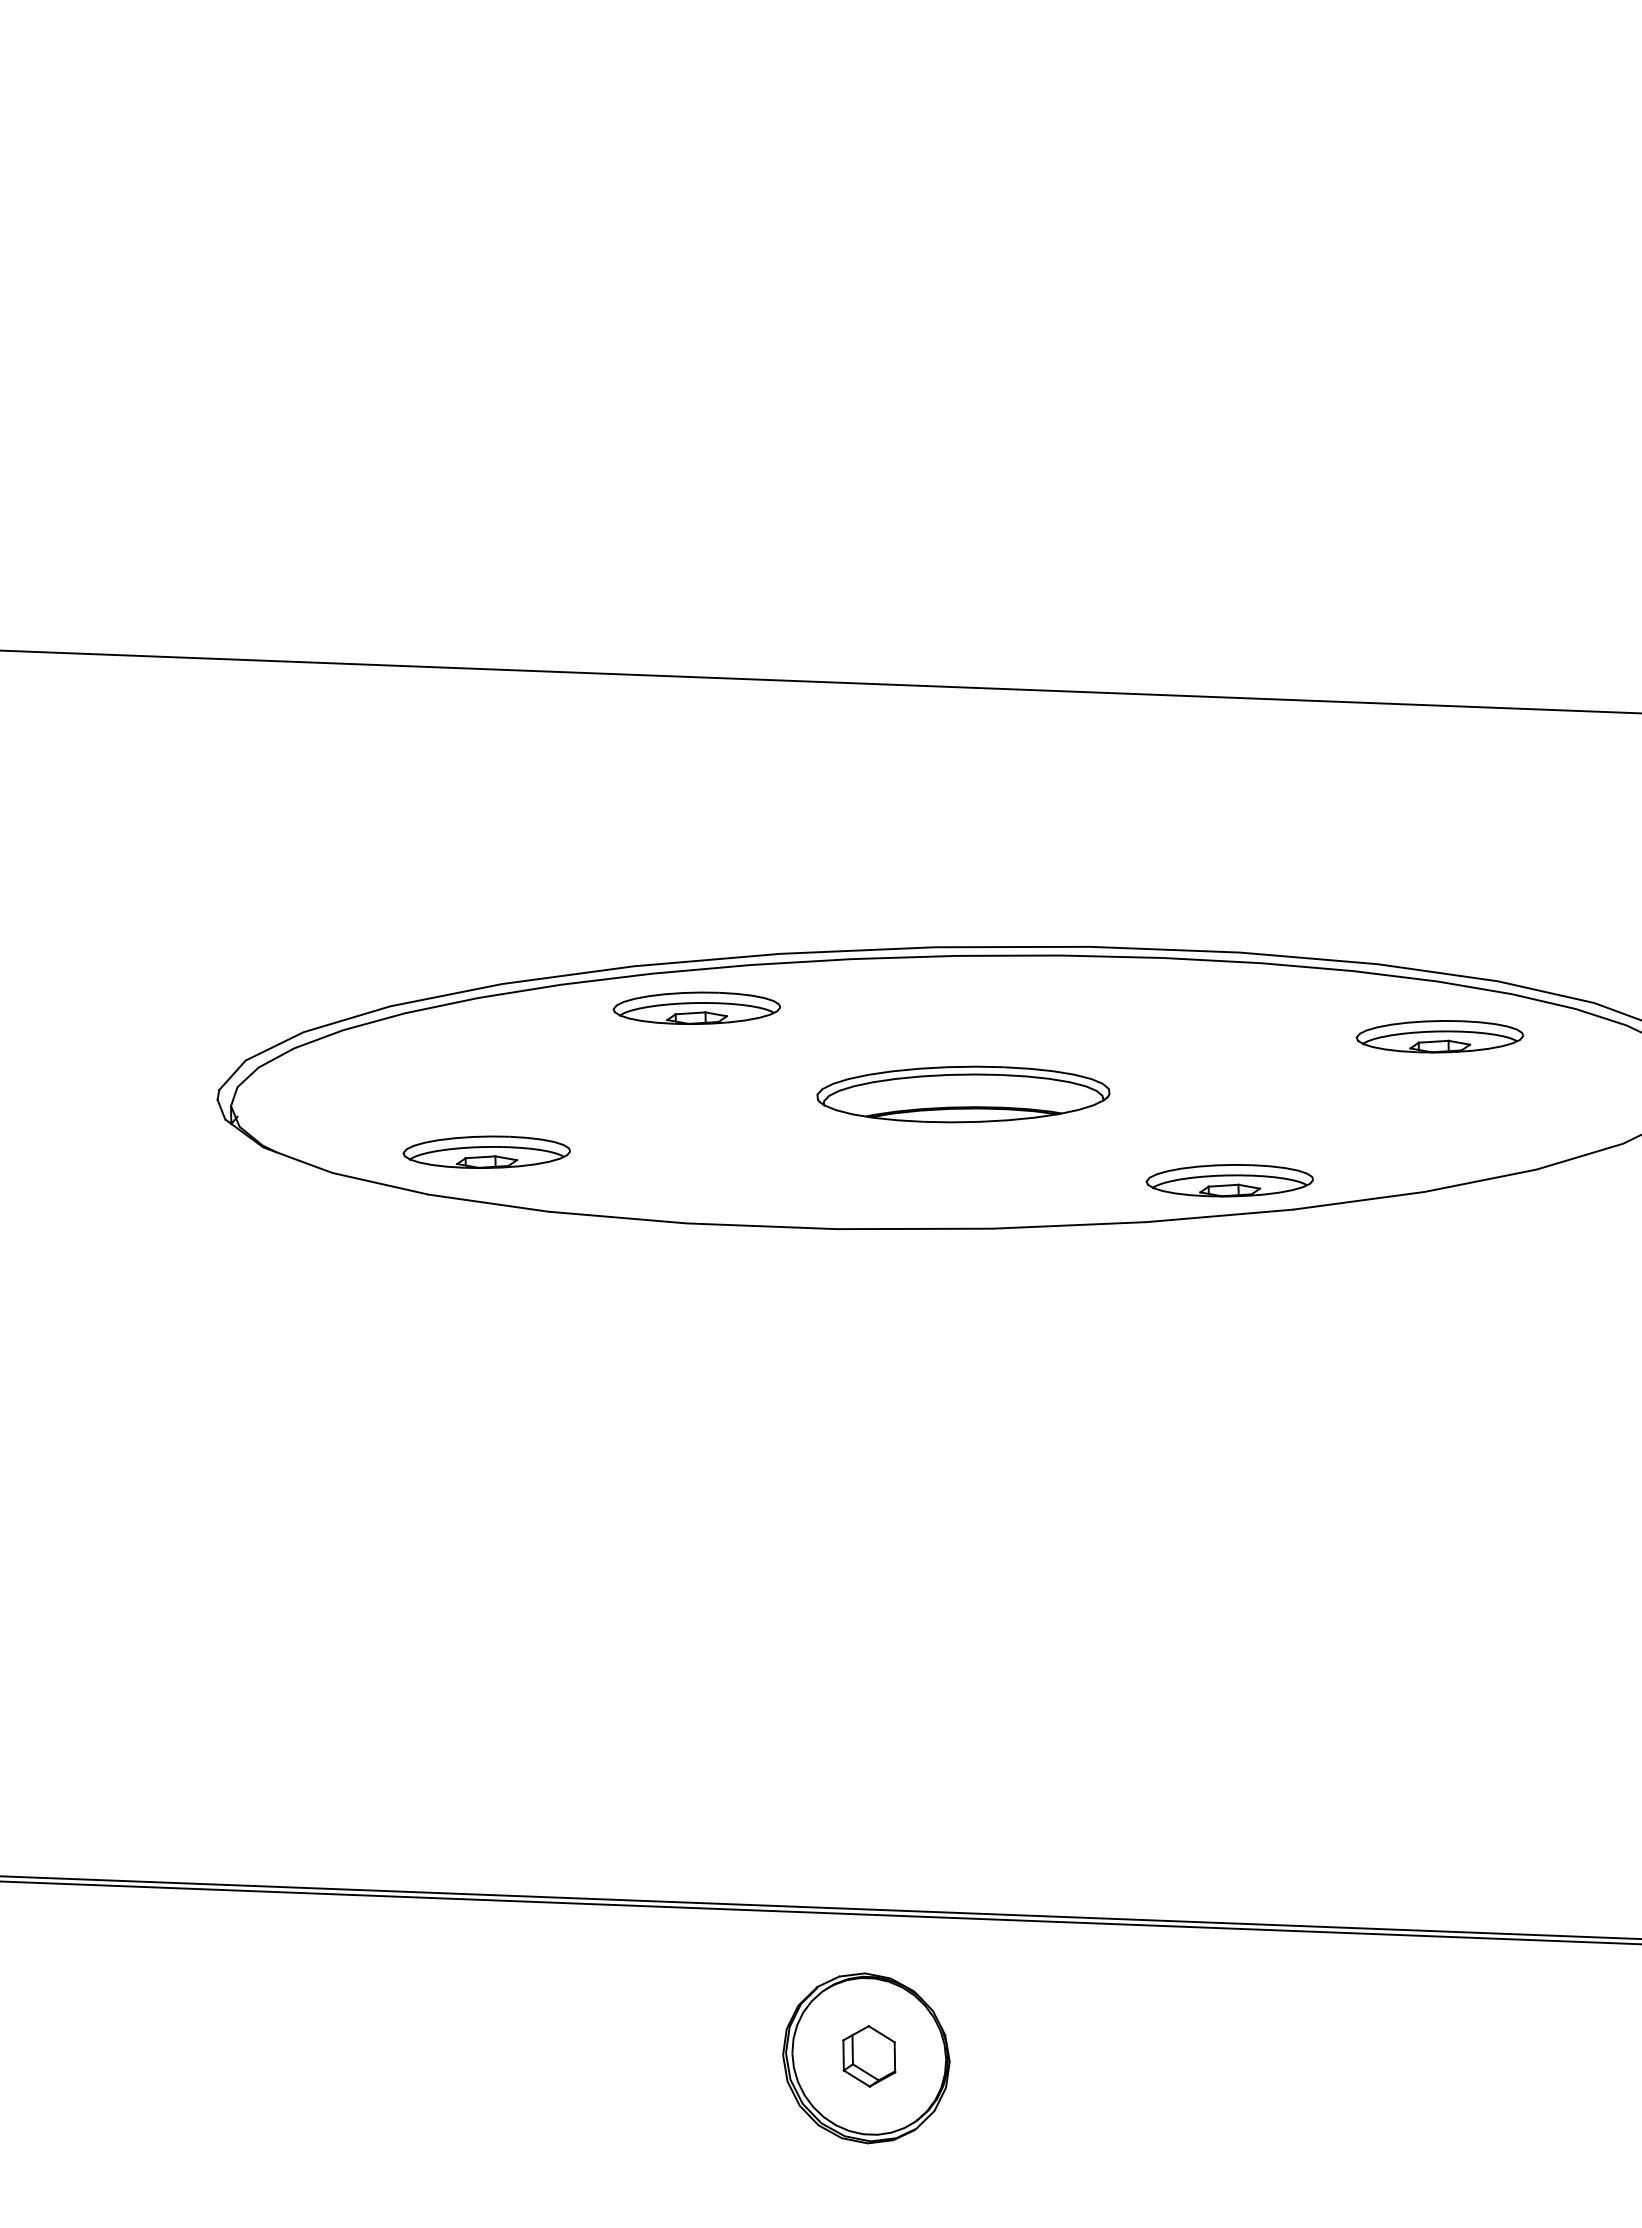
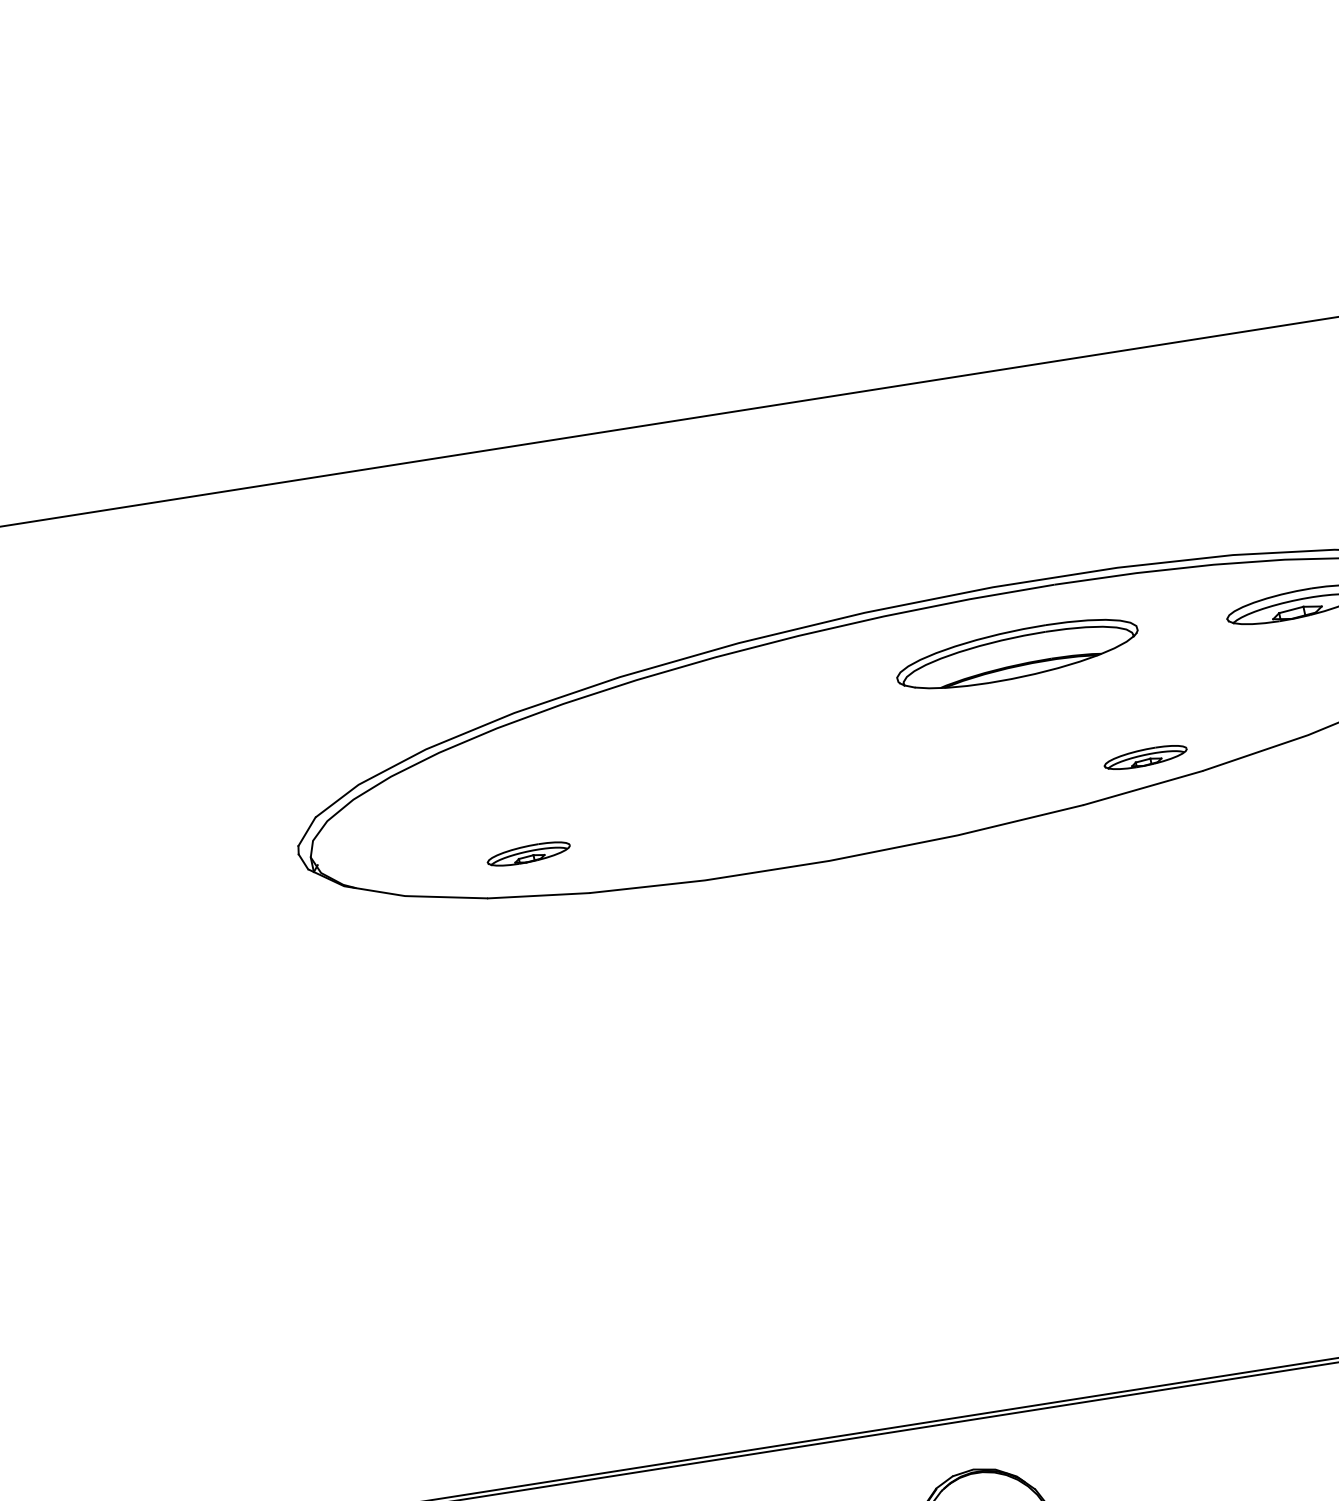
part: (696, 1007) -> (678, 700), removed
part: (963, 1094) -> (1017, 654), moved
part: (486, 1151) -> (528, 853), size x0.6
part: (1229, 1180) -> (1145, 757), size x0.6

